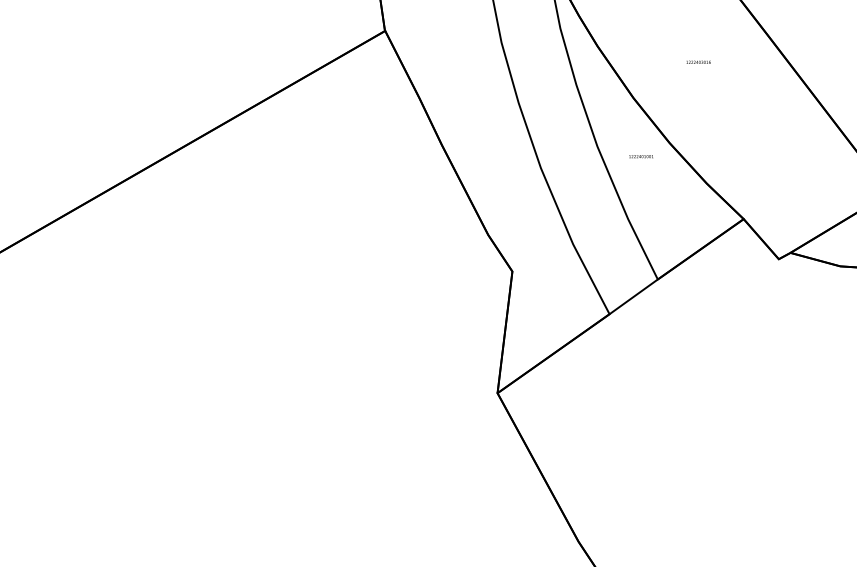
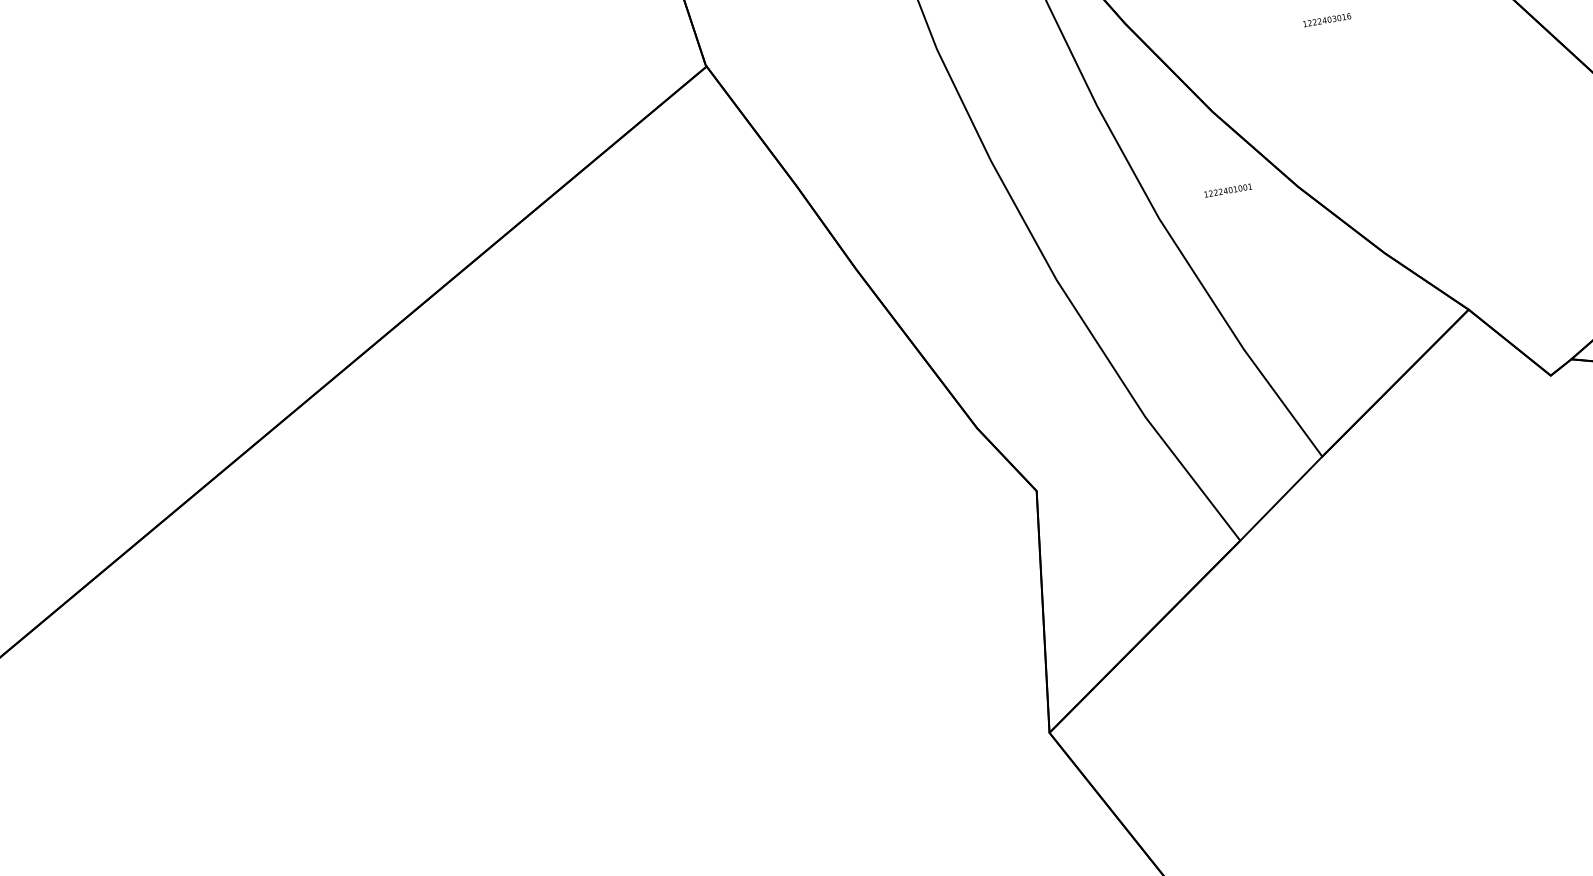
text: (640, 156) -> (1226, 190), moved

